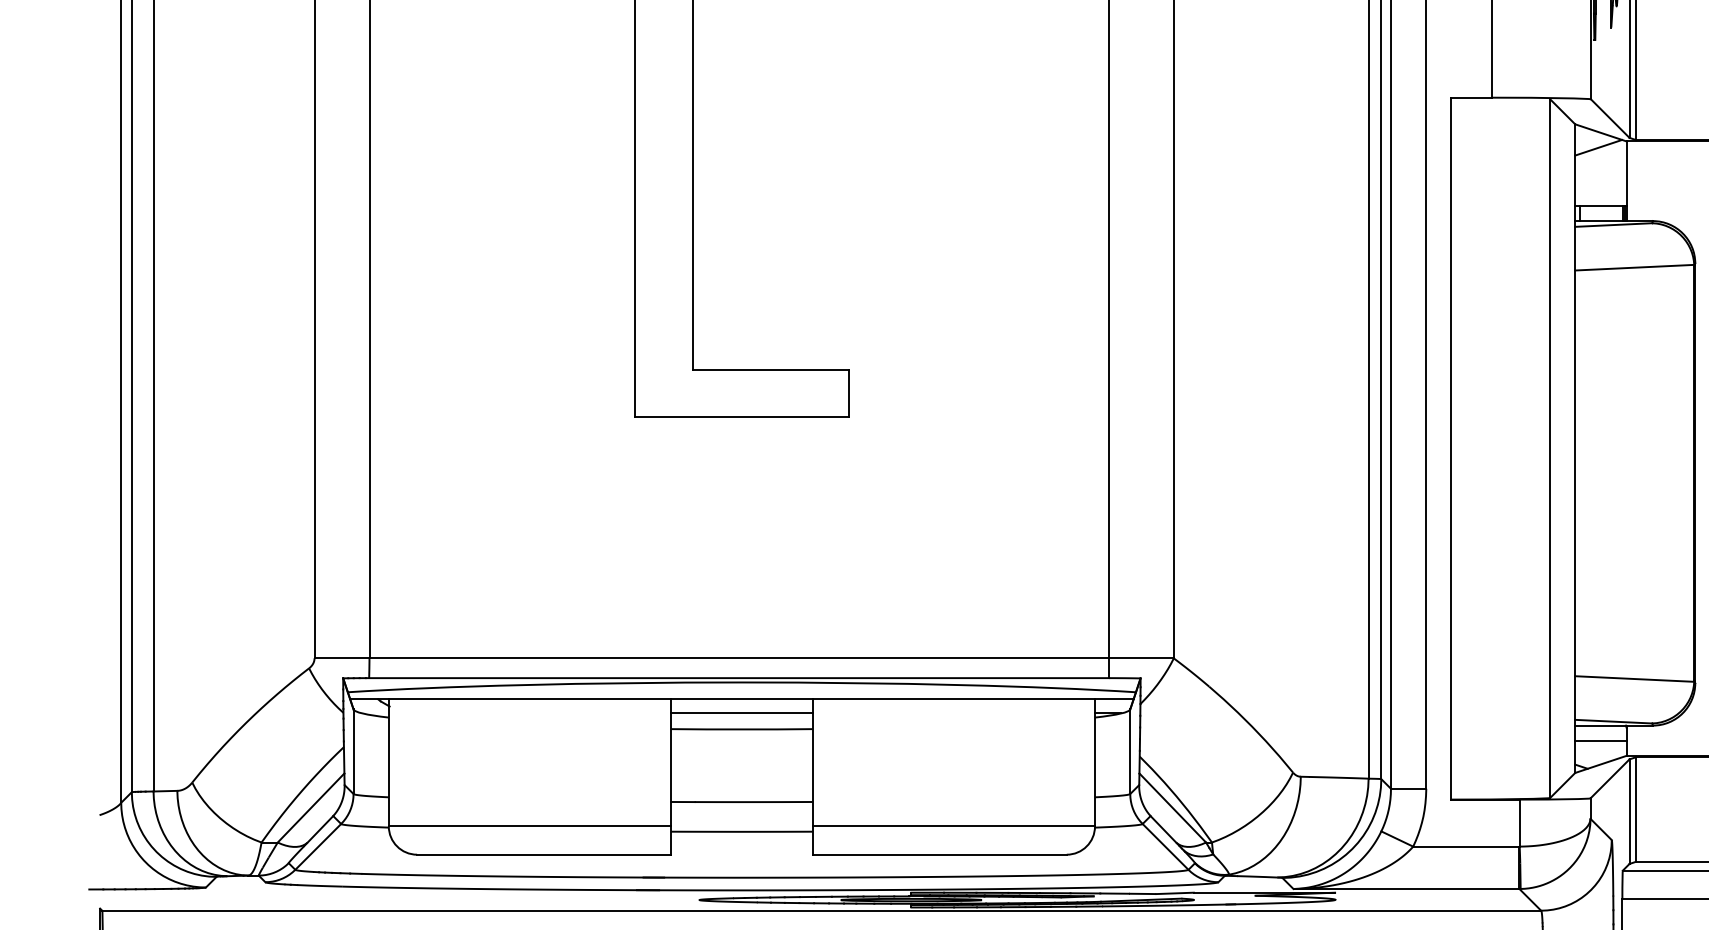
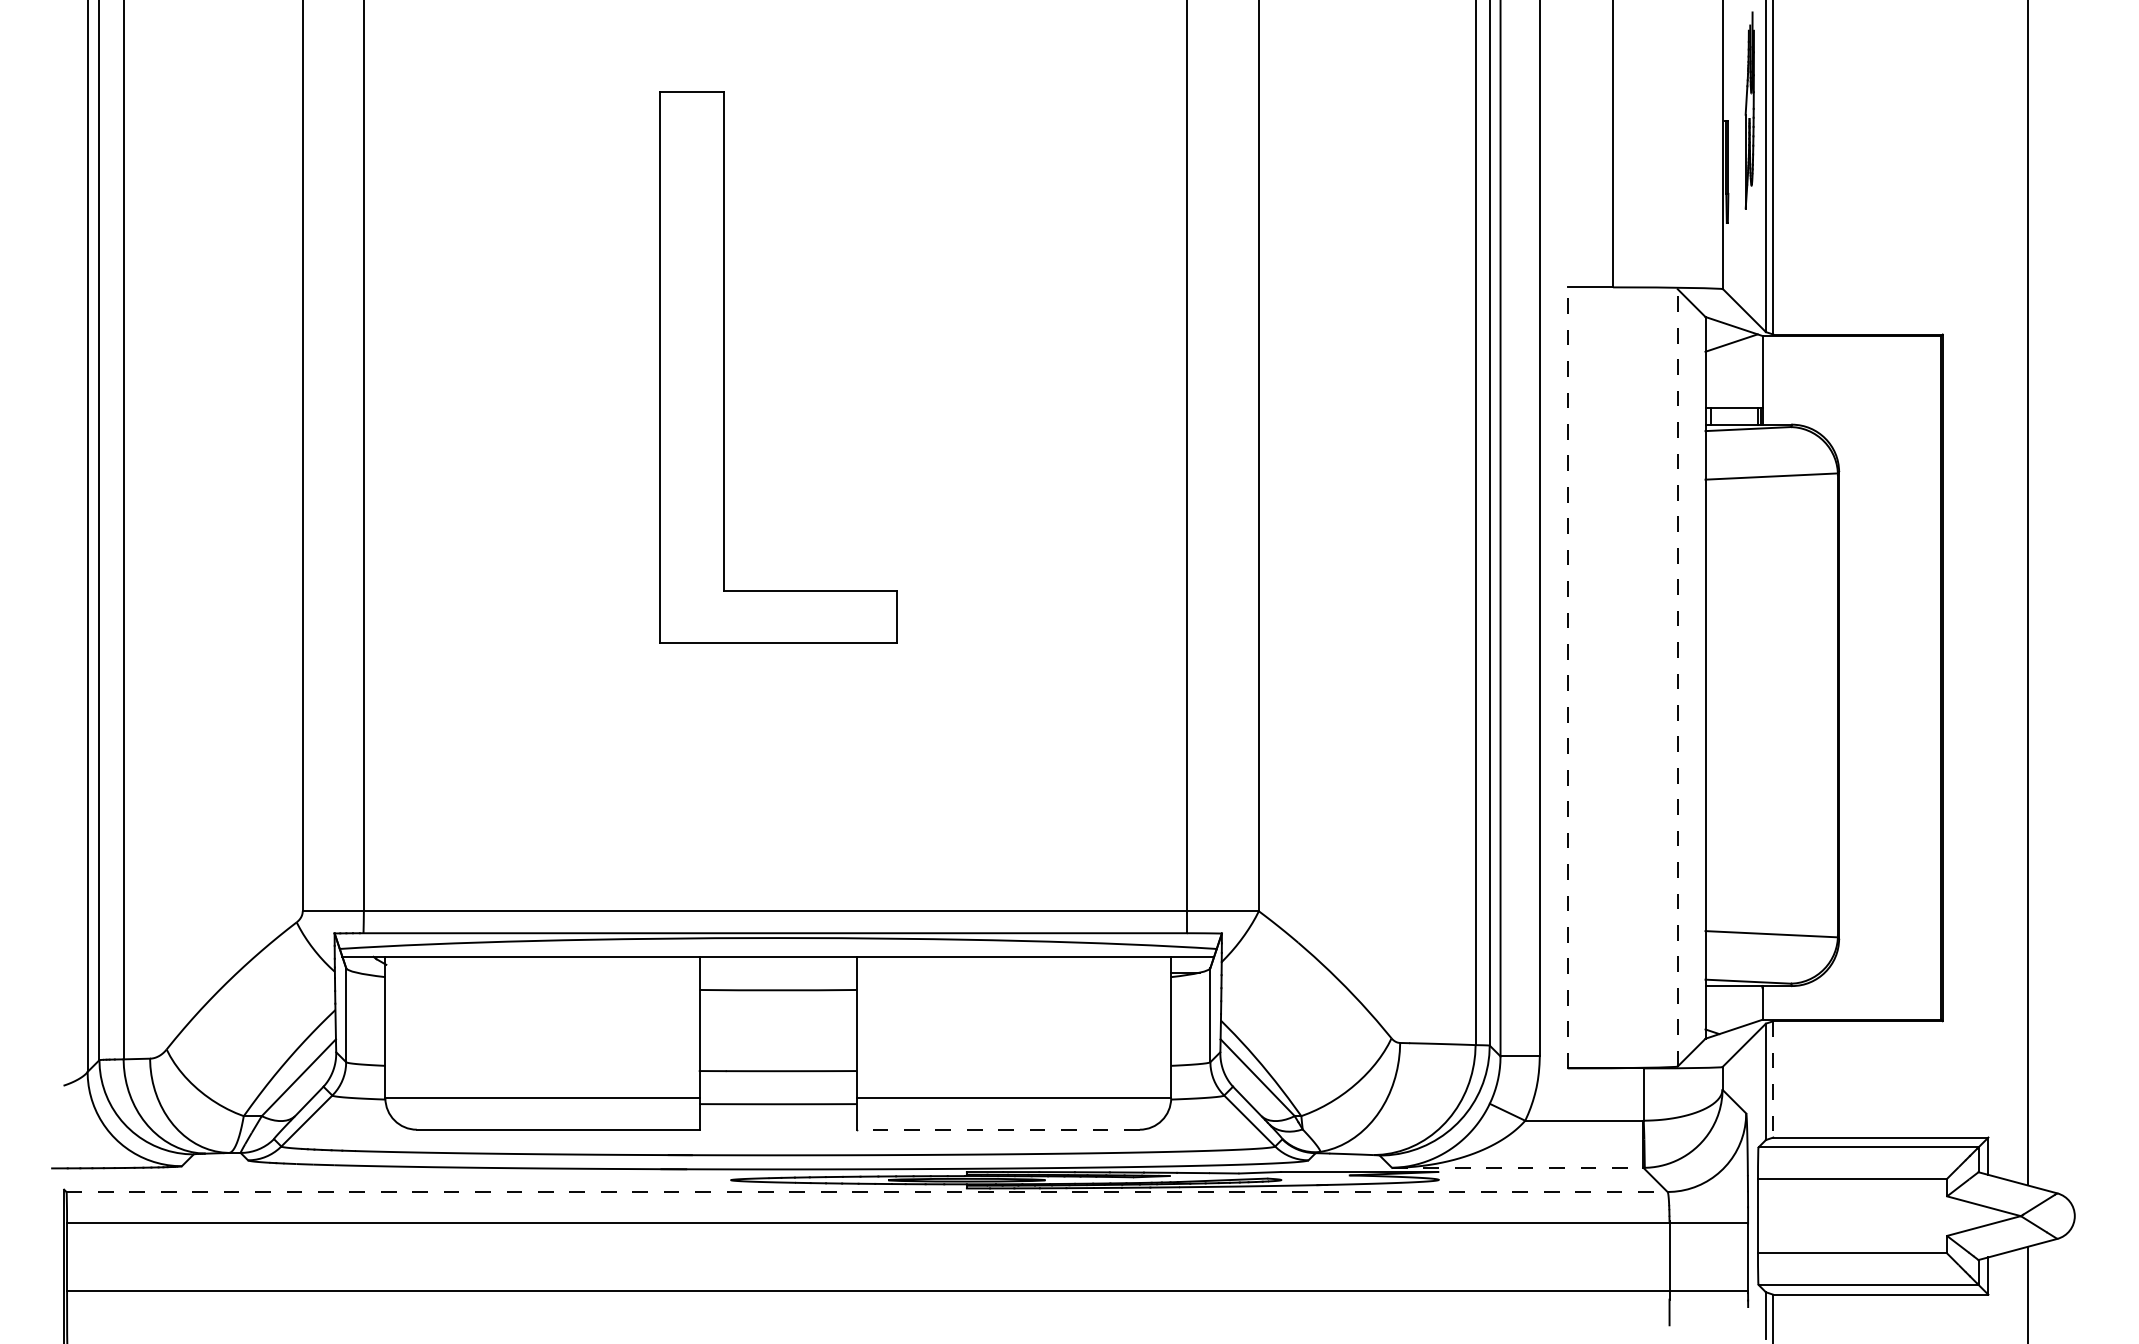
line: (1451, 448) -> (1567, 677), solid -> dashed
line: (1550, 448) -> (1677, 677), solid -> dashed
line: (741, 713) -> (777, 972), removed
line: (1600, 740) -> (1733, 1002), removed
line: (1636, 809) -> (1773, 1079), solid -> dashed
line: (938, 854) -> (997, 1129), solid -> dashed
line: (1406, 888) -> (1517, 1167), solid -> dashed
line: (822, 911) -> (867, 1192), solid -> dashed

